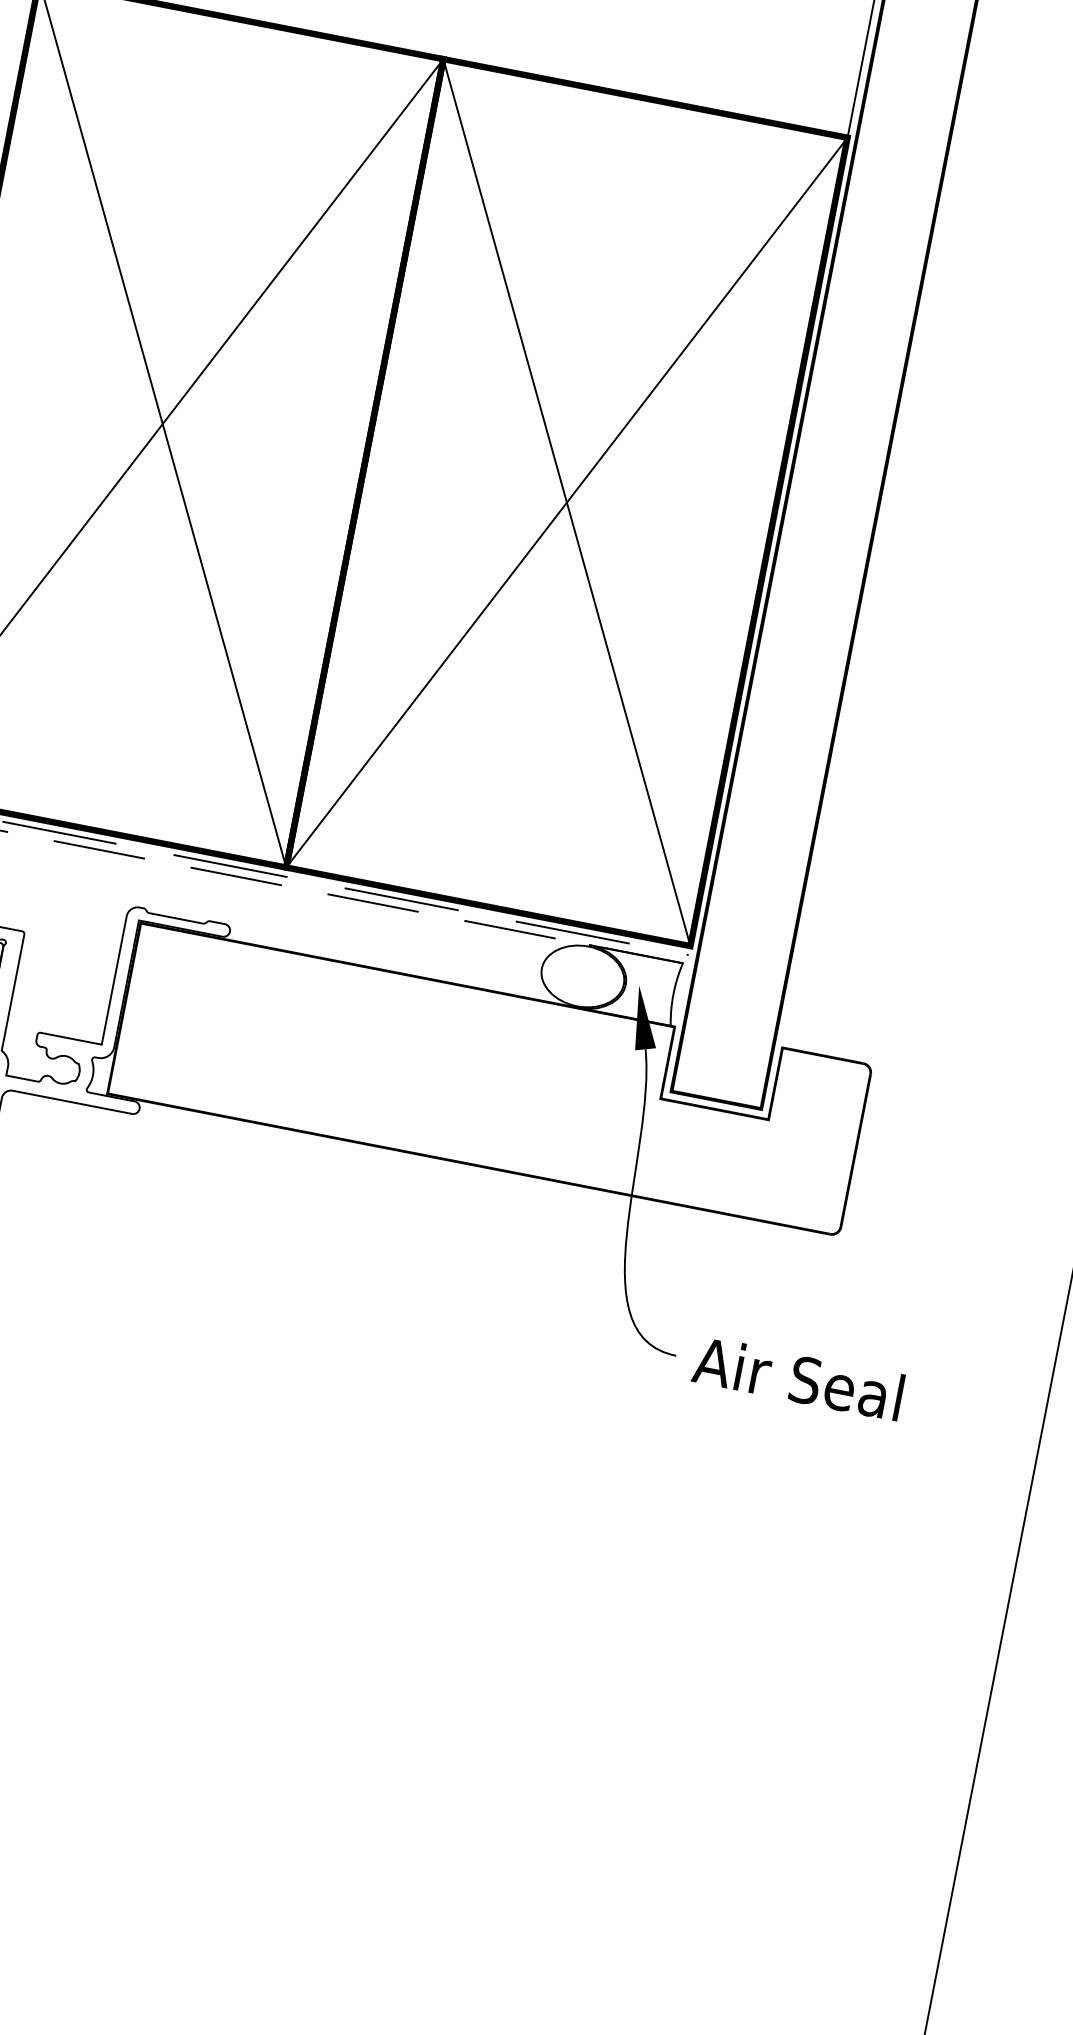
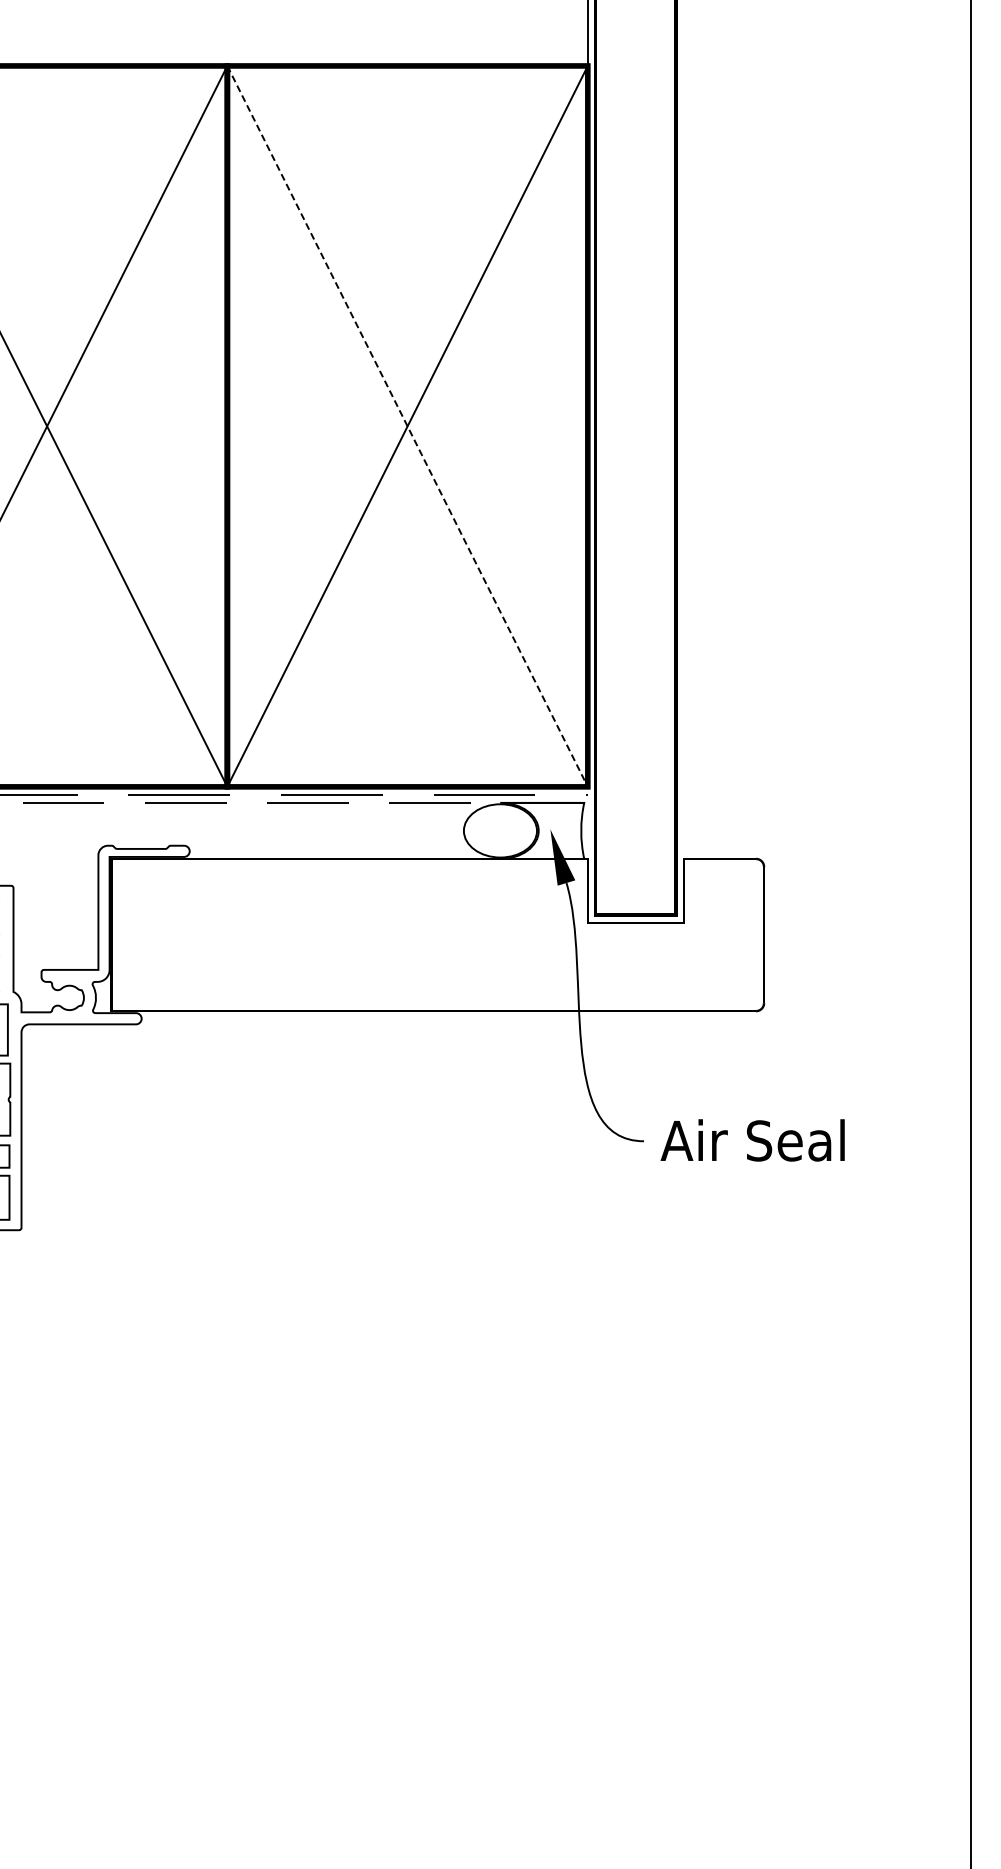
line: (566, 502) -> (407, 426), solid -> dashed

